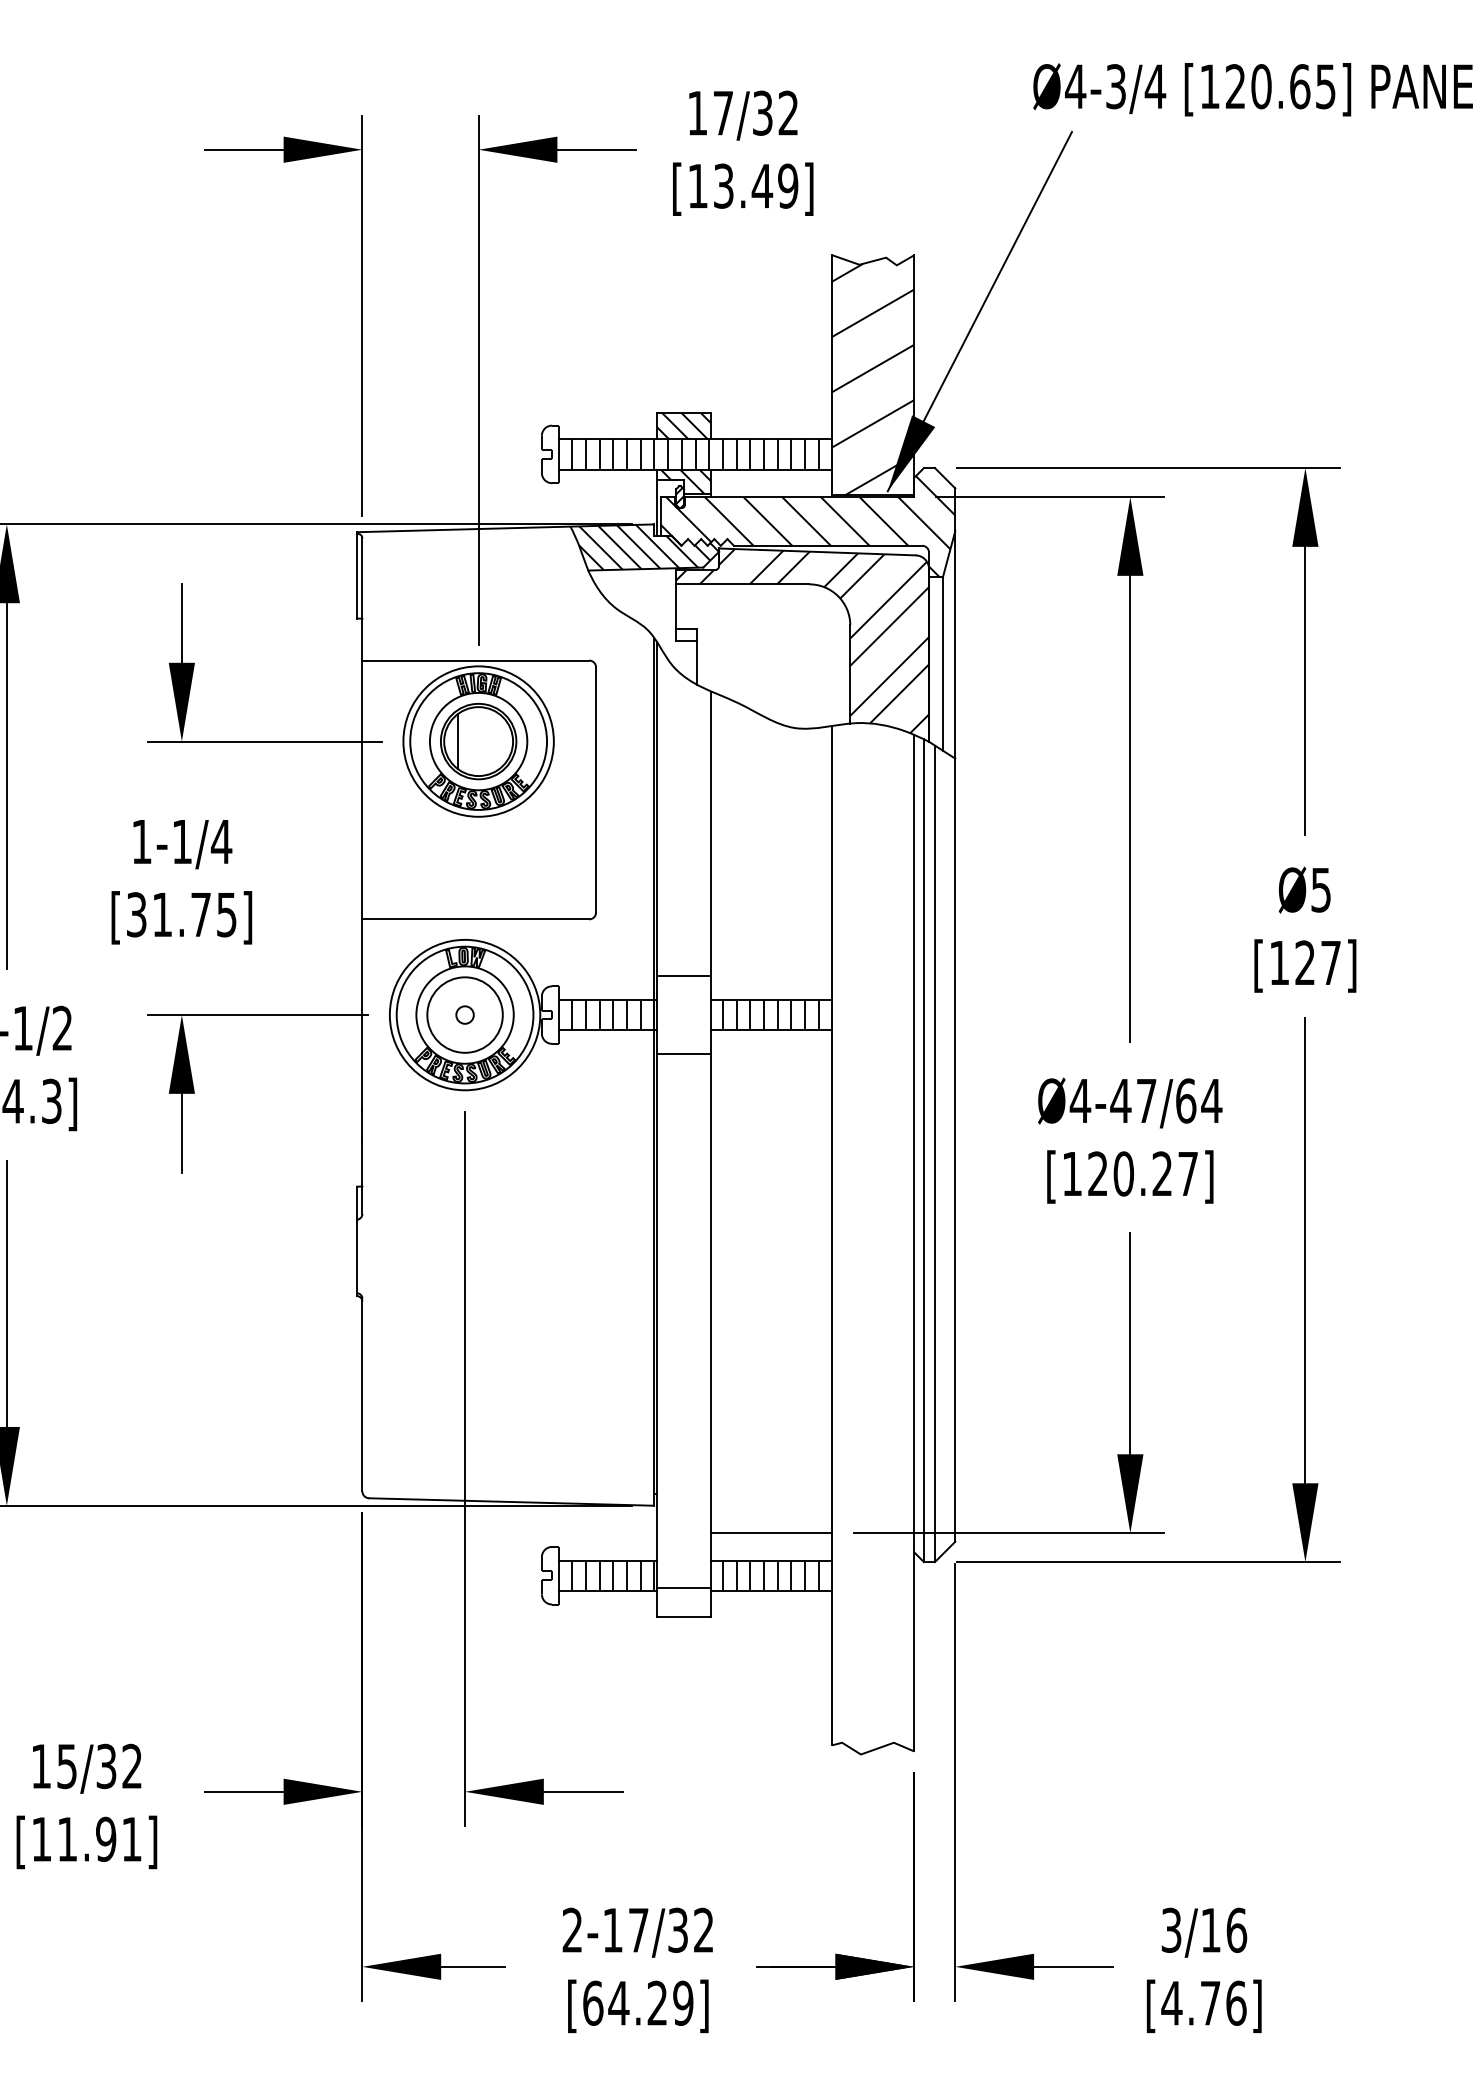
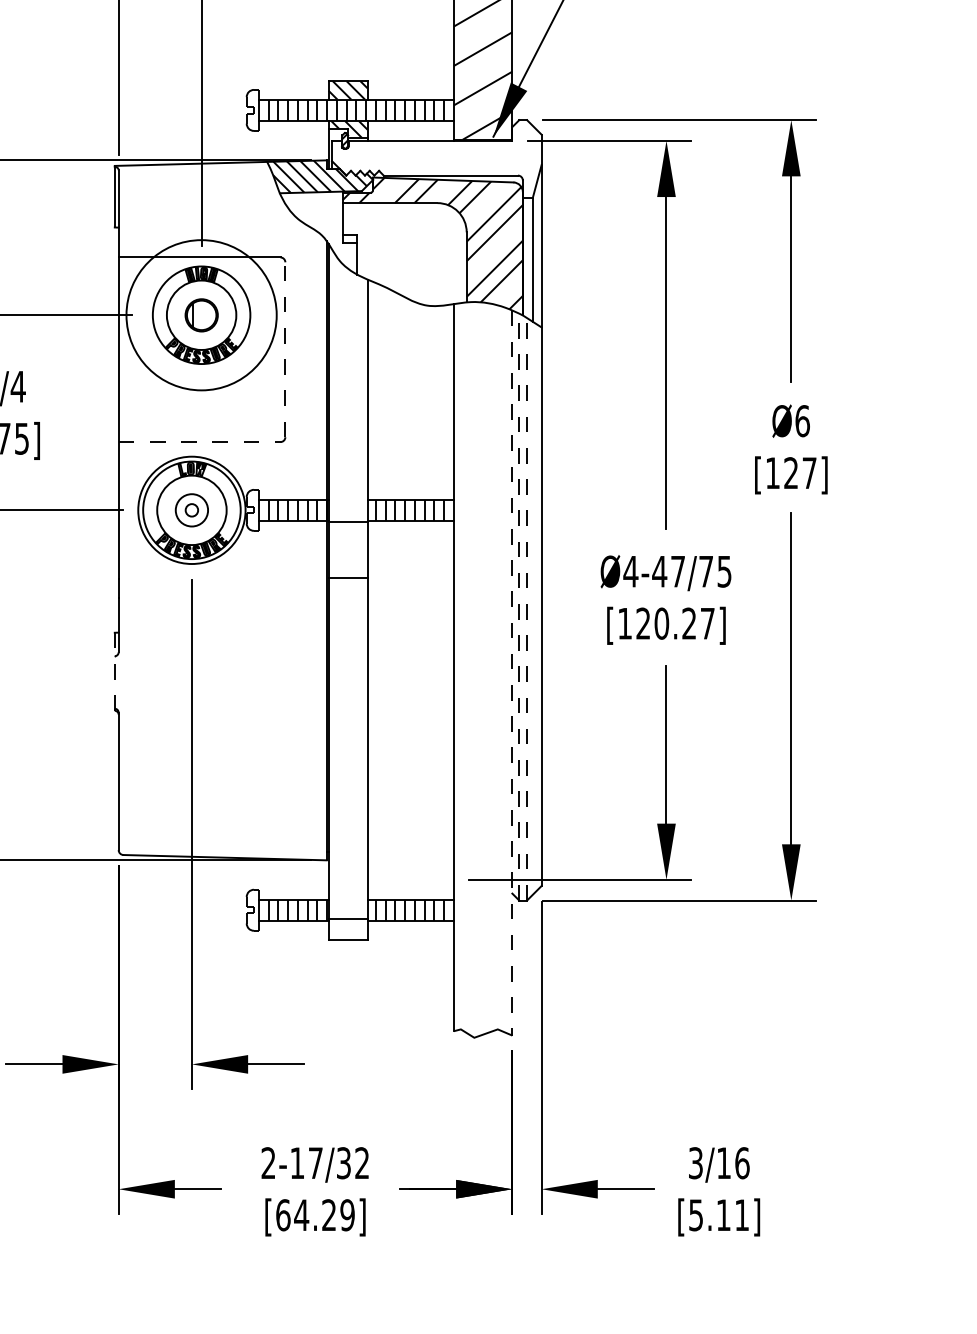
hatch: (810, 526) -> (438, 161), removed
circle: (478, 741) -> (201, 315), size x1.4
part: (478, 741) -> (201, 315), size x0.6
line: (596, 789) -> (285, 349), solid -> dashed
text: (1321, 889) -> (802, 420), Ø5 -> Ø6
line: (476, 919) -> (200, 442), solid -> dashed
line: (683, 975) -> (347, 521), moved
circle: (464, 1014) -> (191, 509), size x0.6
line: (683, 1054) -> (347, 578), moved
text: (1199, 1100) -> (715, 571), Ø4-47/64 -> Ø4-47/75
line: (923, 1150) -> (518, 606), solid -> dashed
line: (934, 1153) -> (526, 609), solid -> dashed
line: (356, 1241) -> (114, 671), solid -> dashed
line: (914, 1243) -> (512, 673), solid -> dashed
line: (771, 1533) -> (410, 880), removed
text: (1203, 2002) -> (718, 1214), [4.76] -> [5.11]

